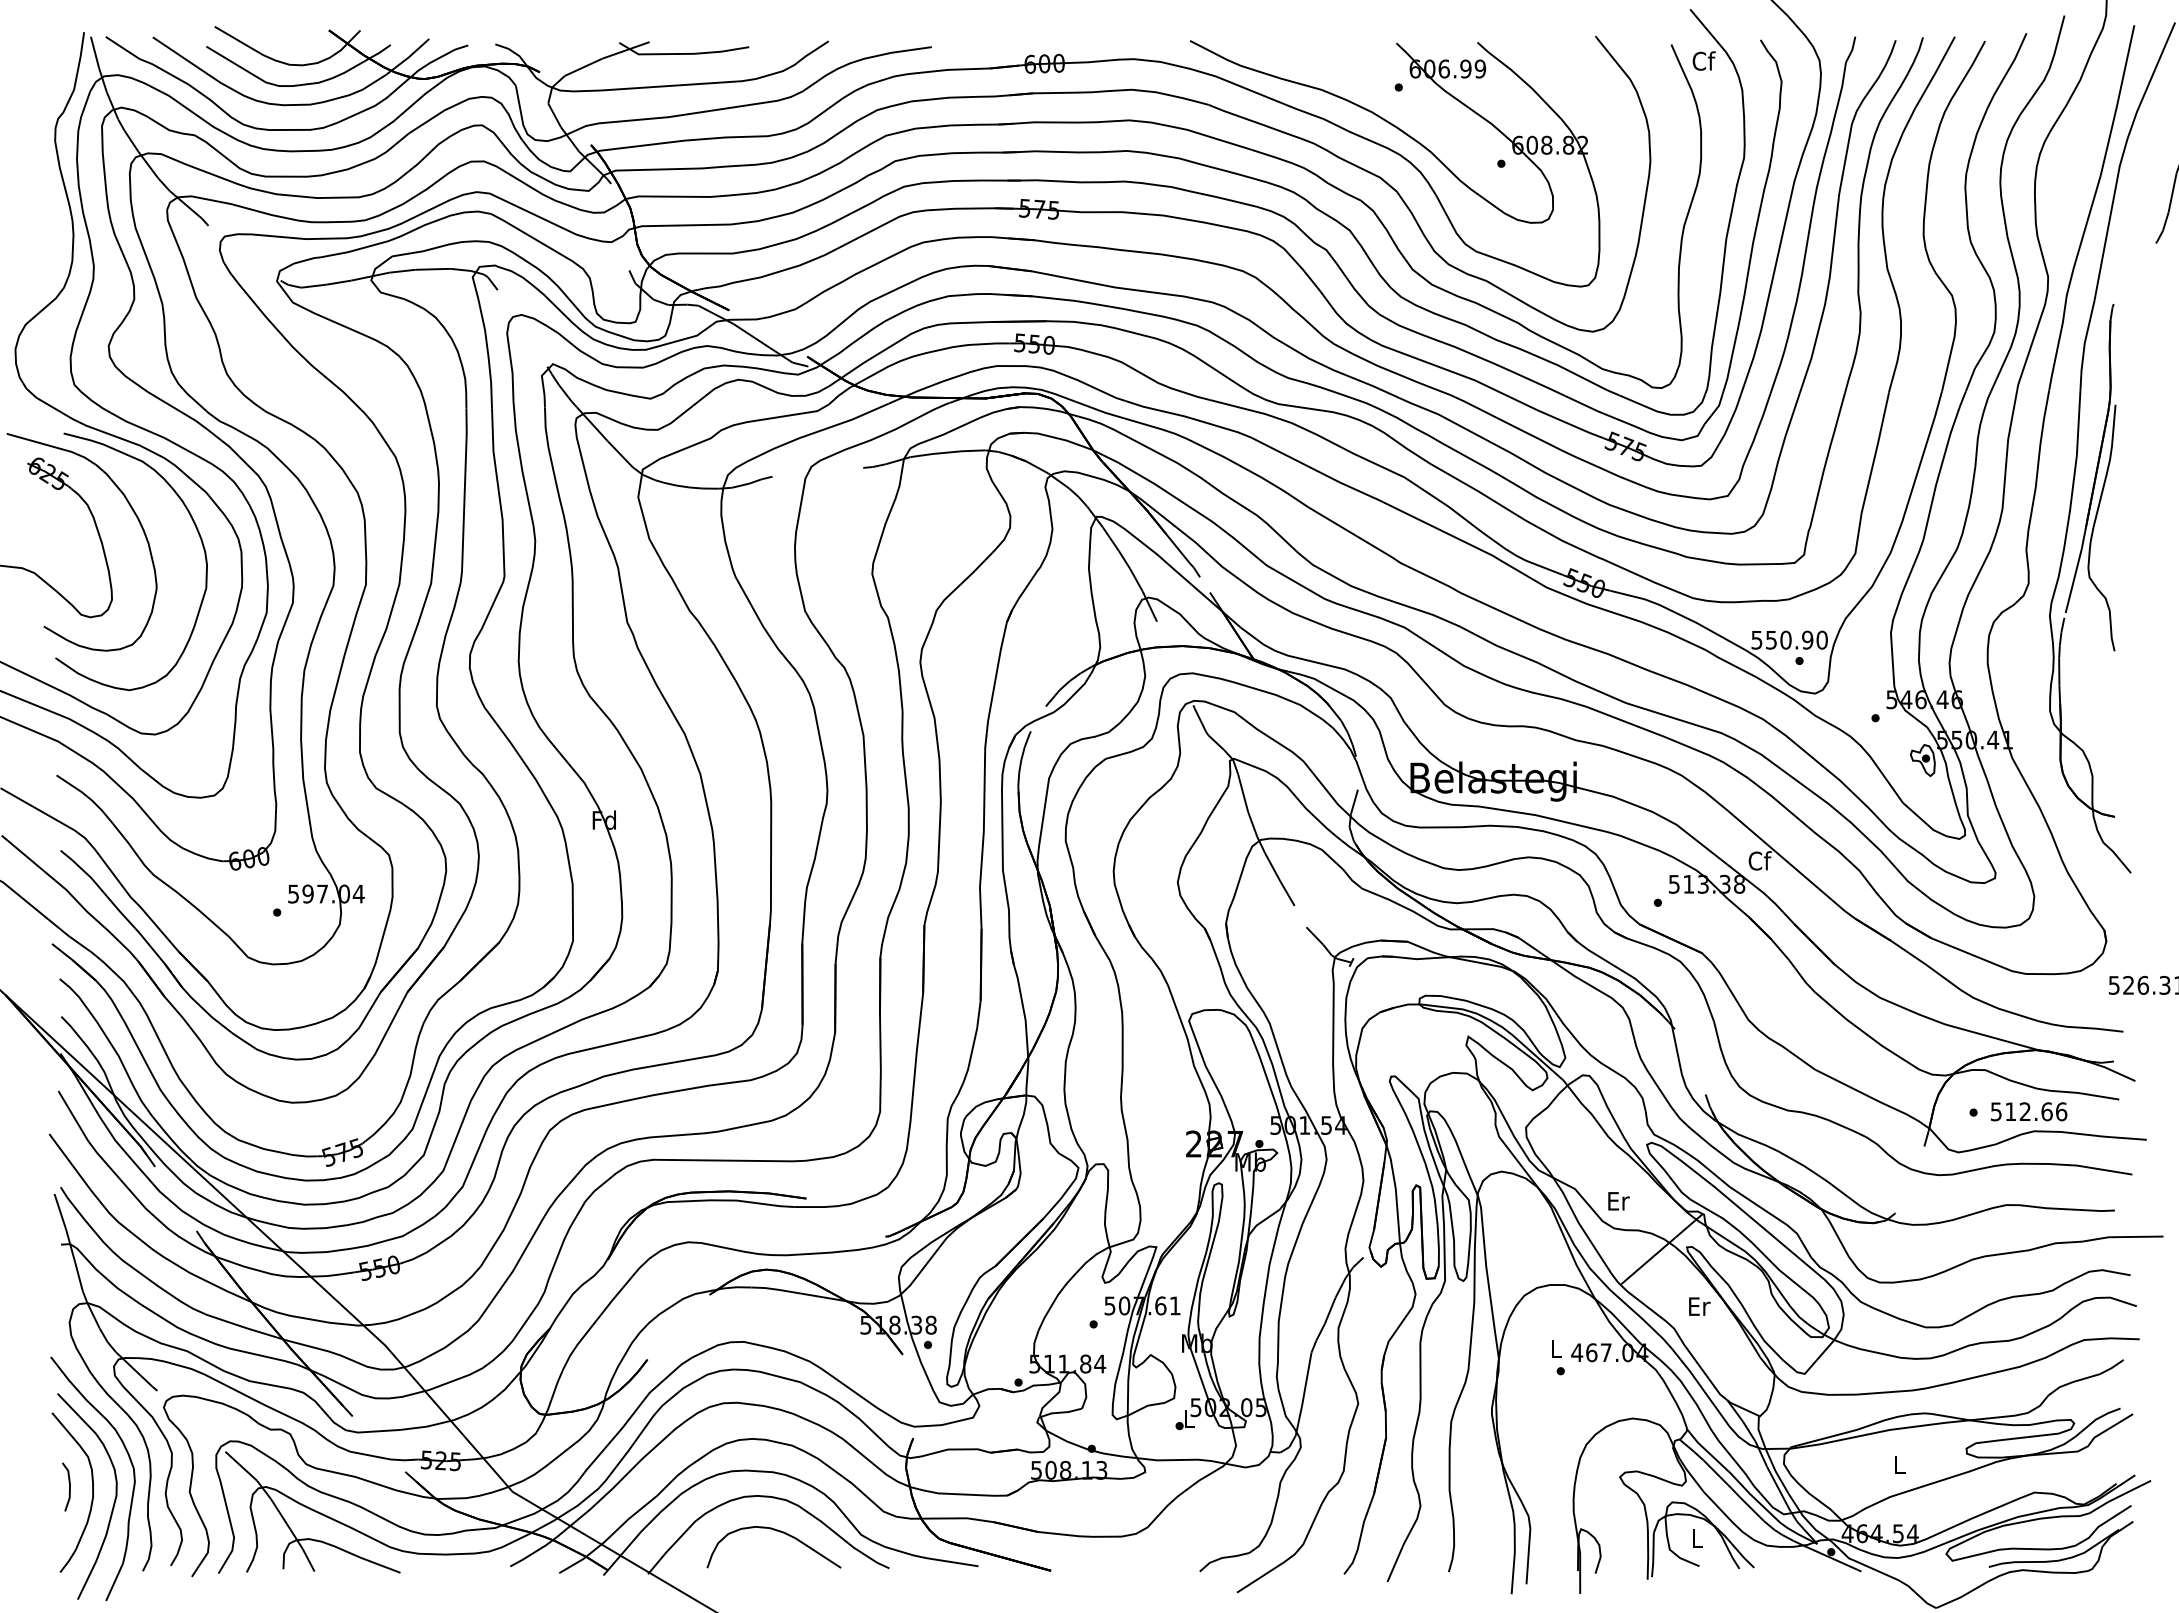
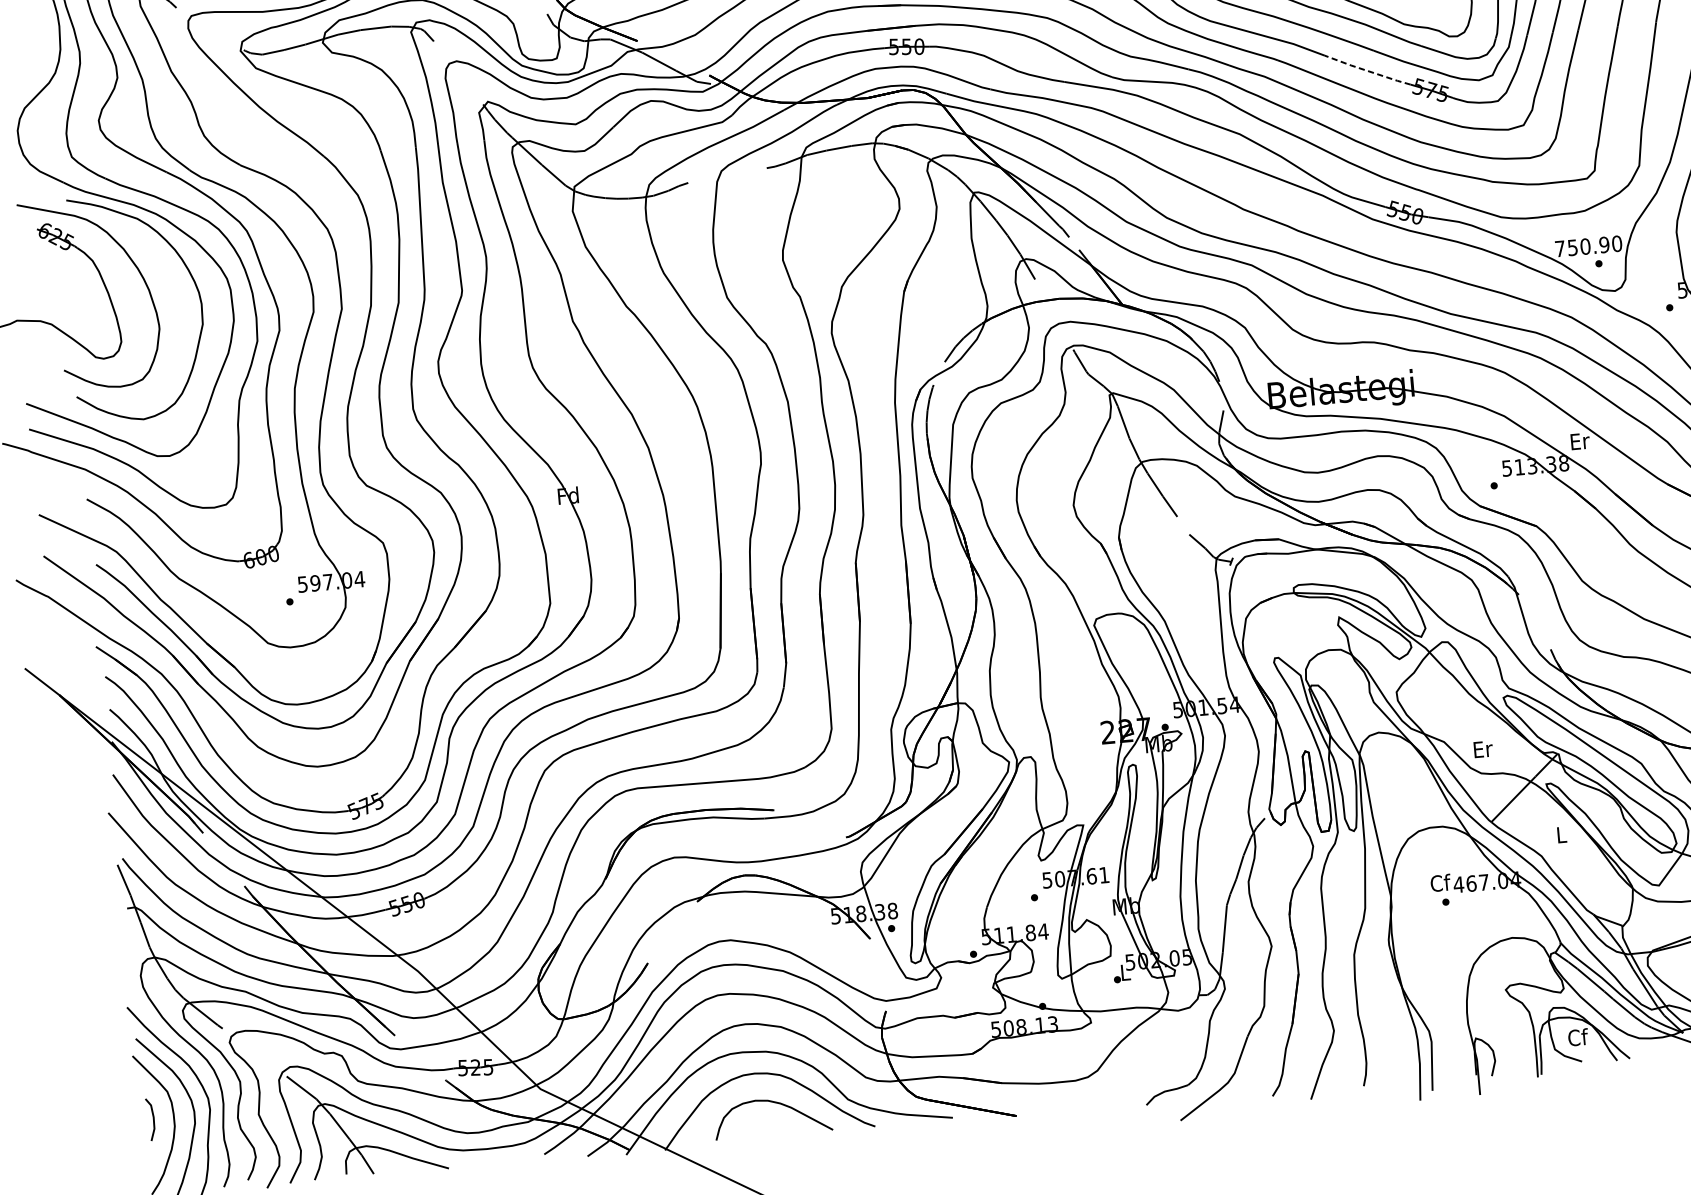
line: (1556, 418) -> (1367, 71), solid -> dashed
text: (1756, 640) -> (1559, 249), 550.90 -> 750.90
text: (1759, 860) -> (1579, 440), Cf -> Er
text: (1699, 1306) -> (1561, 834), Er -> L
text: (1556, 1348) -> (1440, 882), L -> Cf
text: (1697, 1538) -> (1578, 1037), L -> Cf

